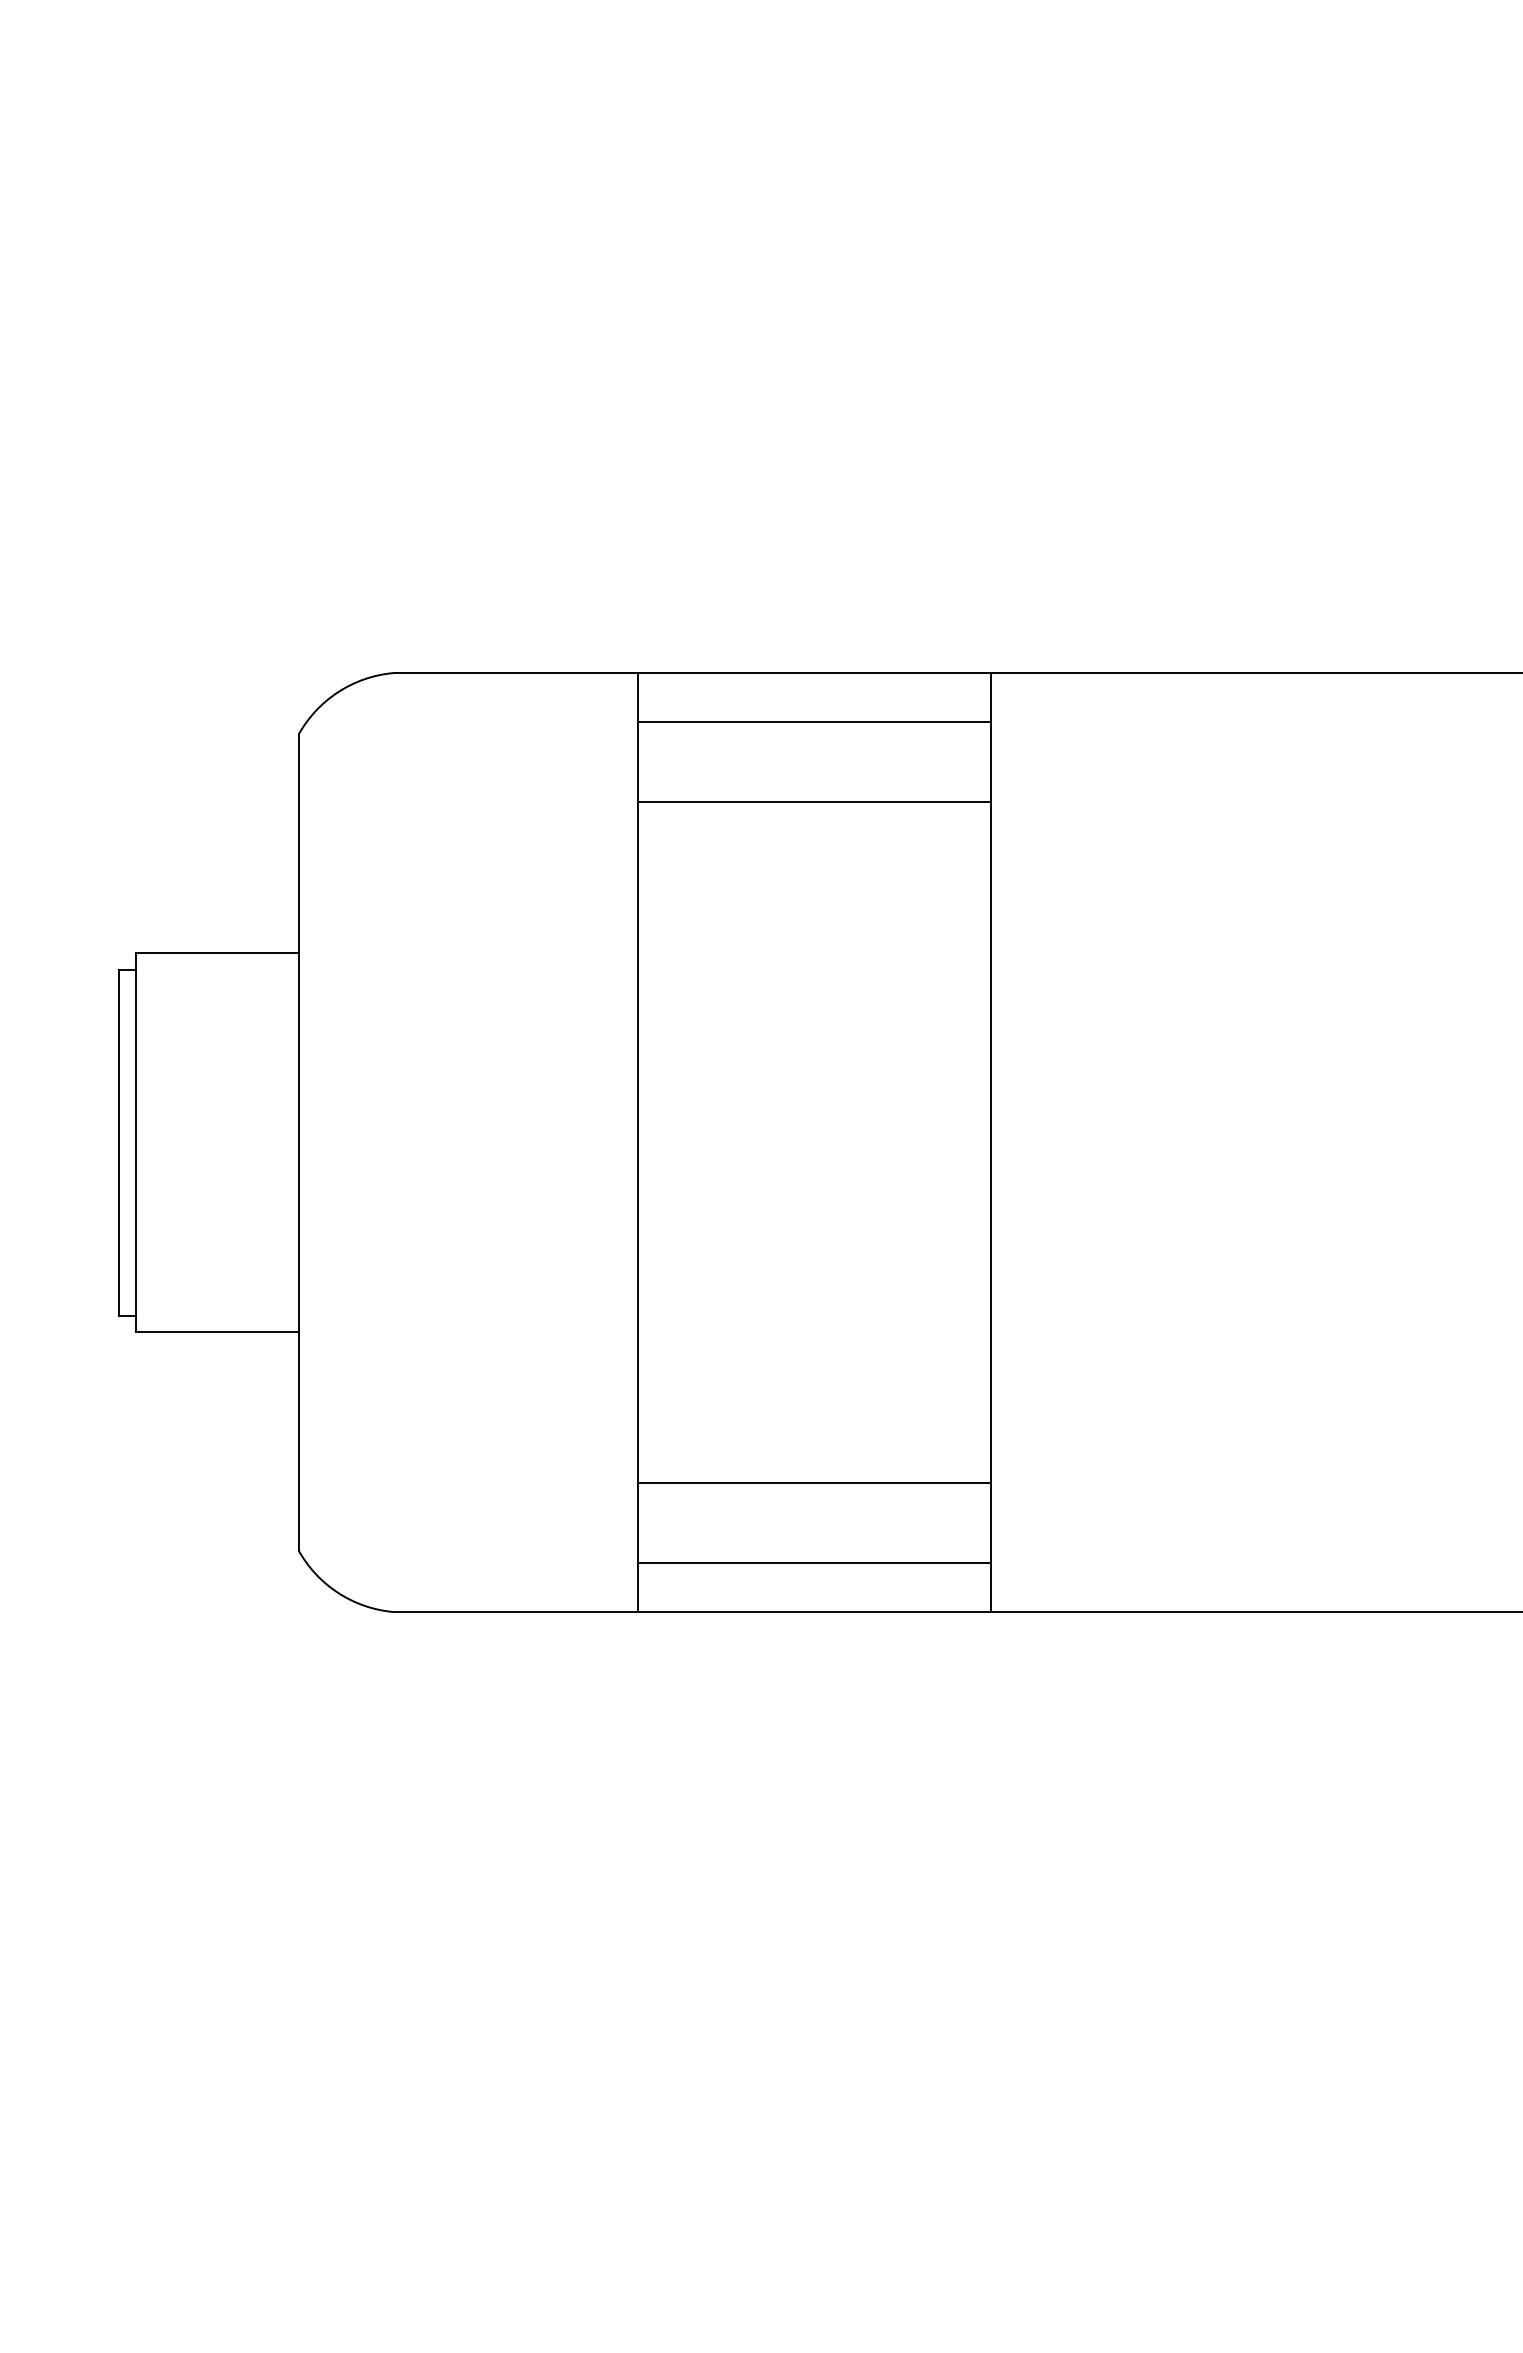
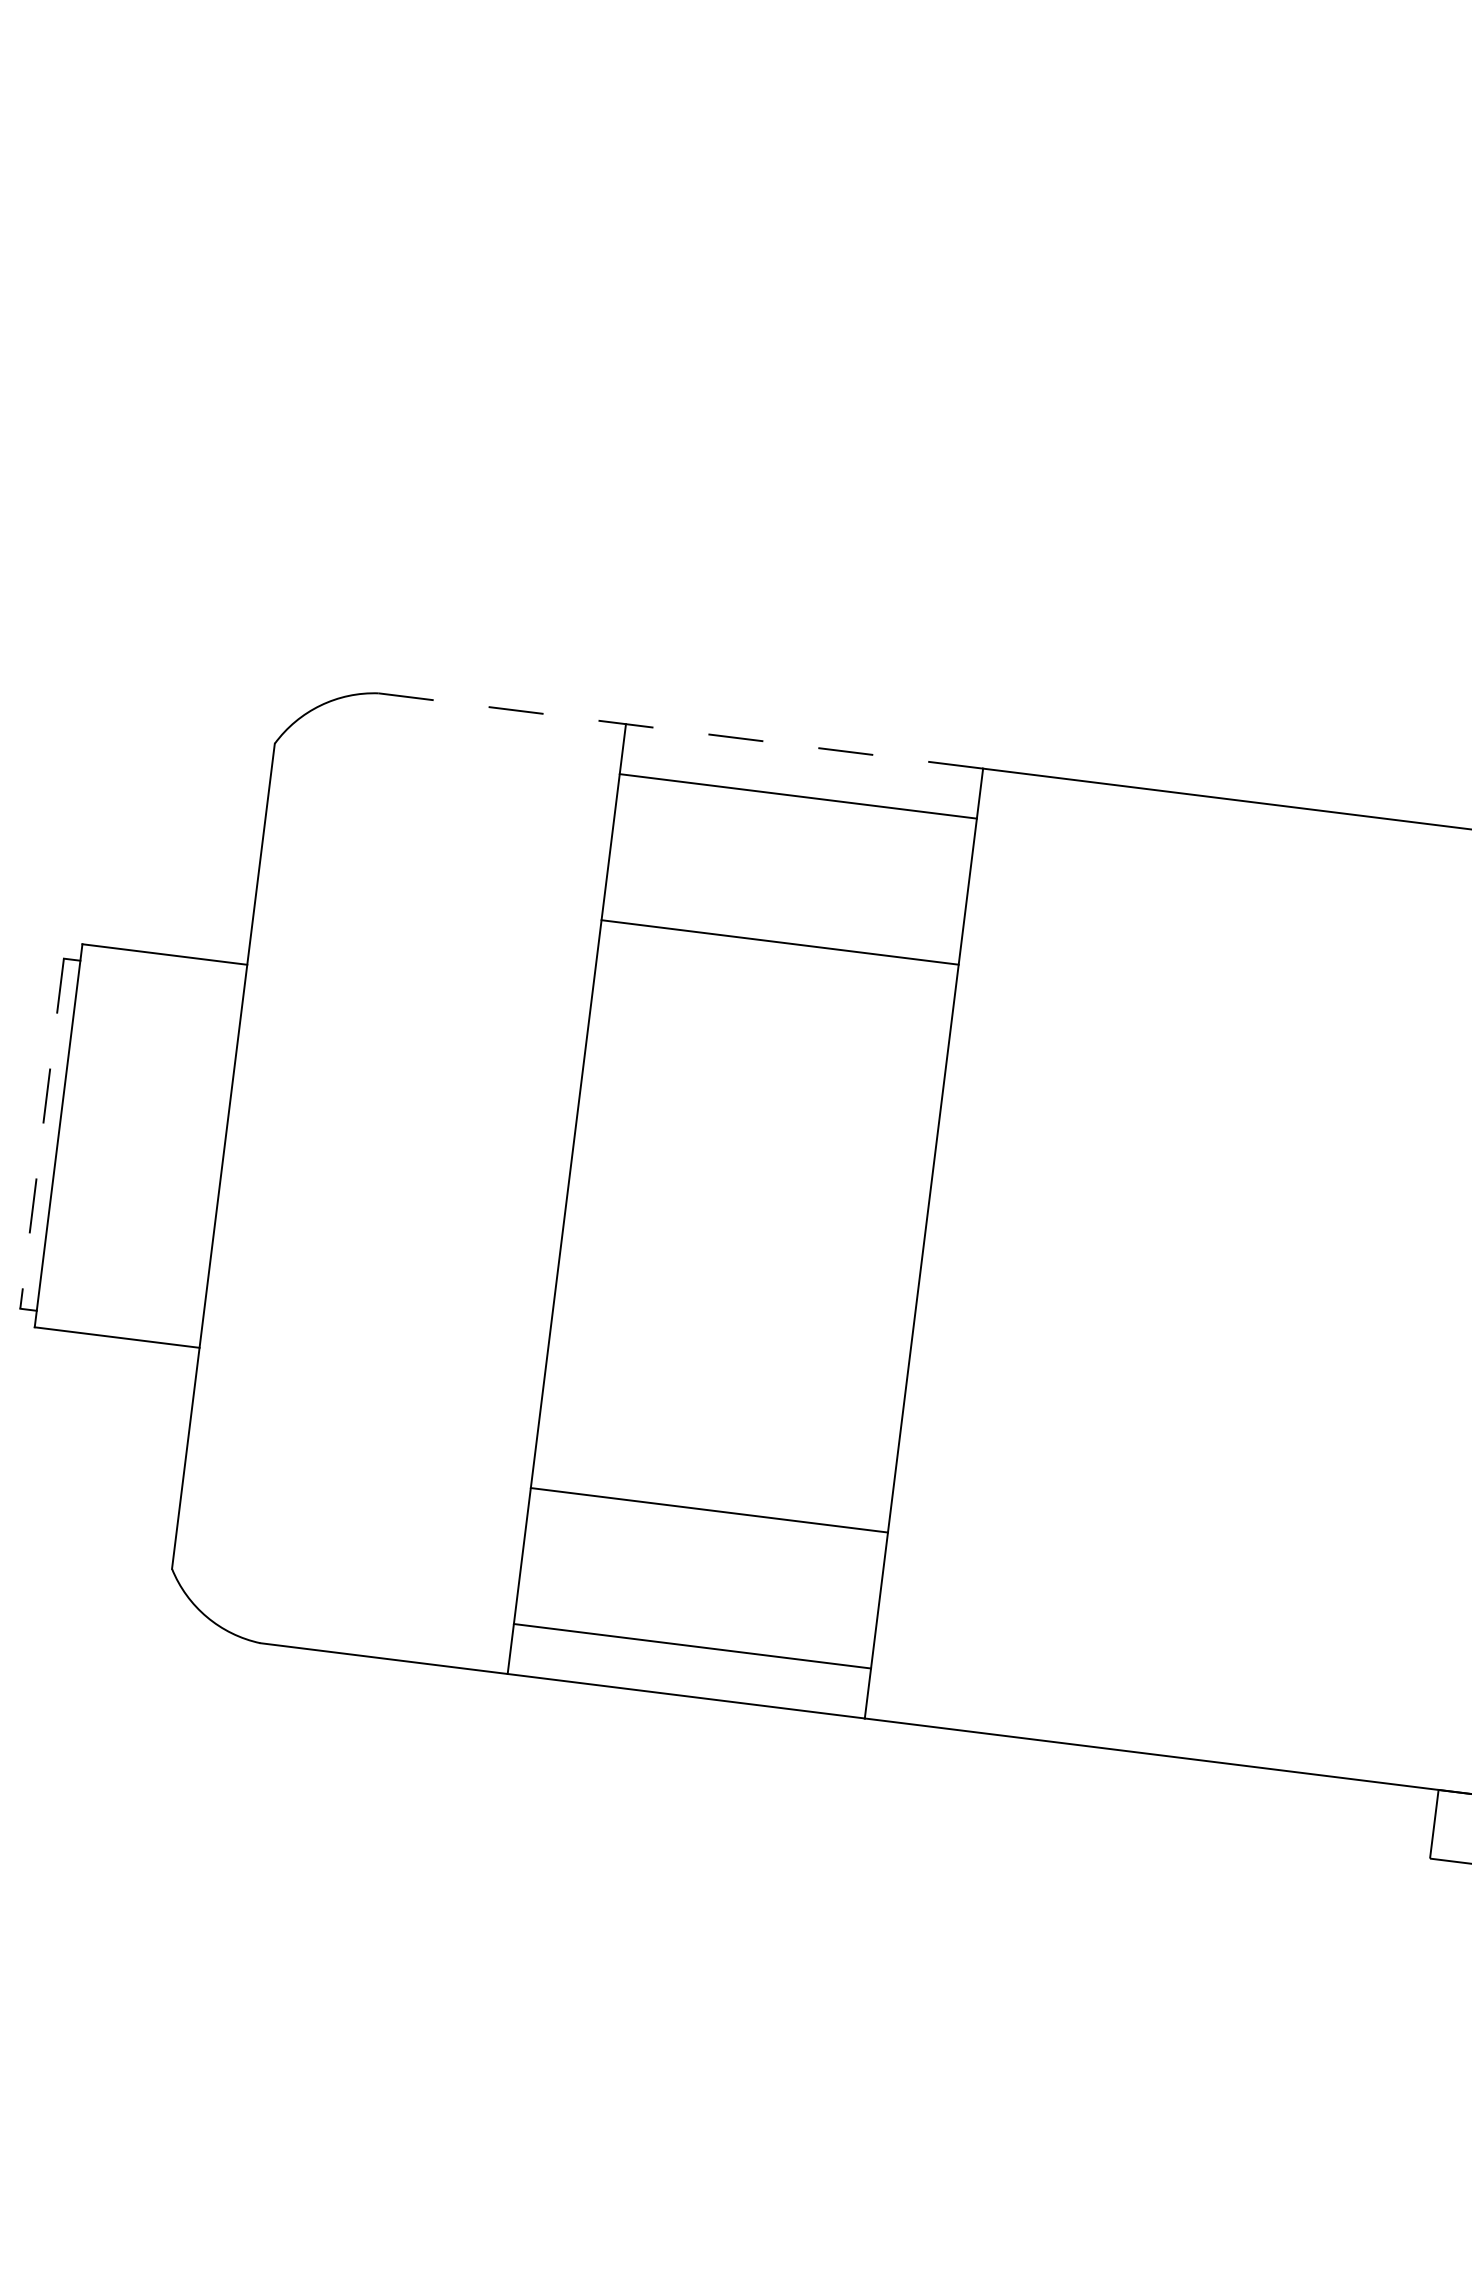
line: (692, 673) -> (681, 731), solid -> dashed
line: (814, 801) -> (780, 942), moved
line: (119, 1143) -> (42, 1134), solid -> dashed
line: (814, 1483) -> (709, 1510), moved

